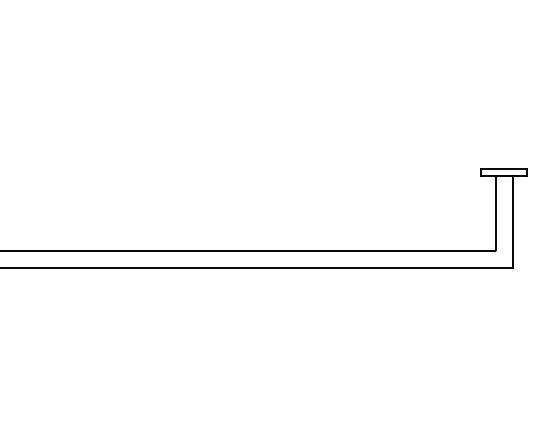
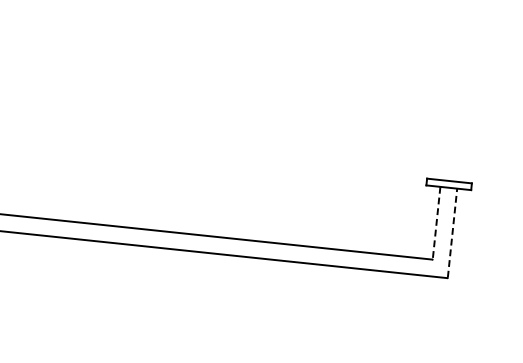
line: (495, 213) -> (436, 223), solid -> dashed
line: (512, 221) -> (452, 232), solid -> dashed

